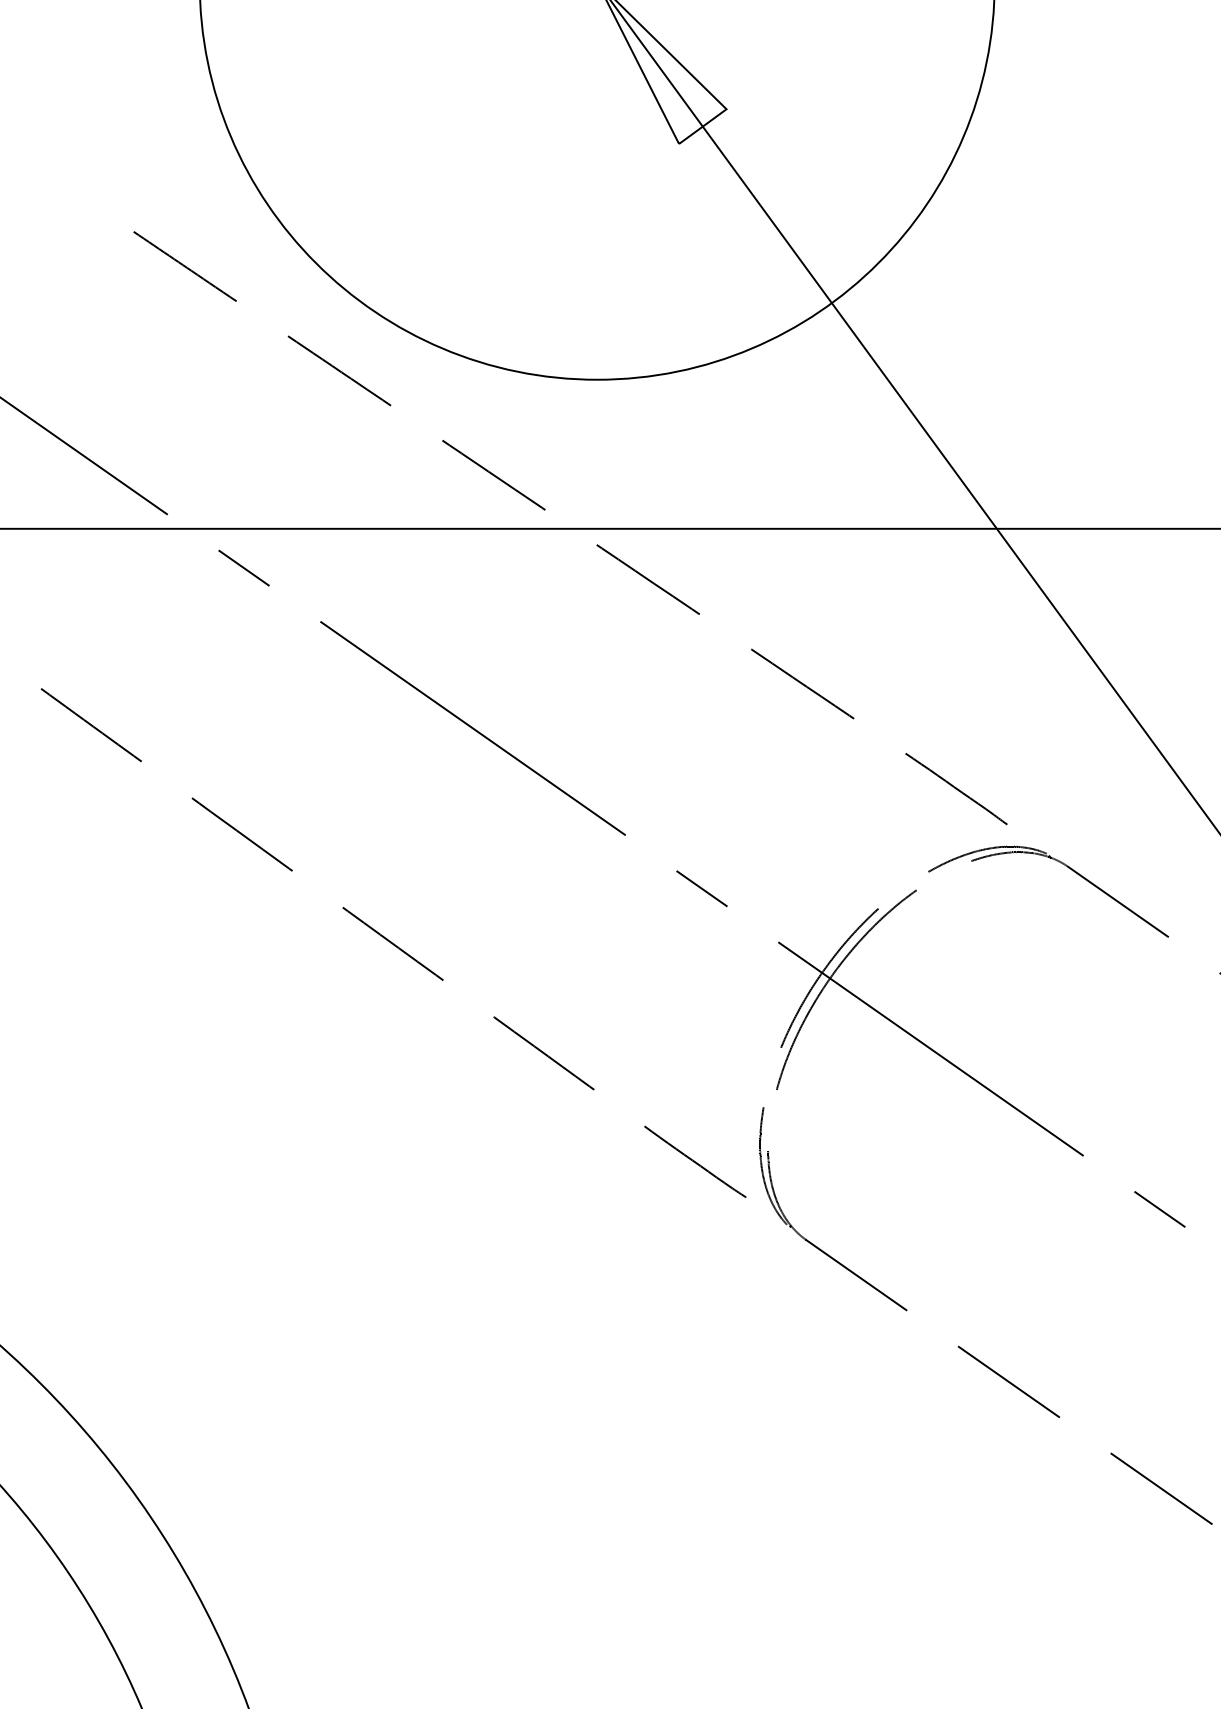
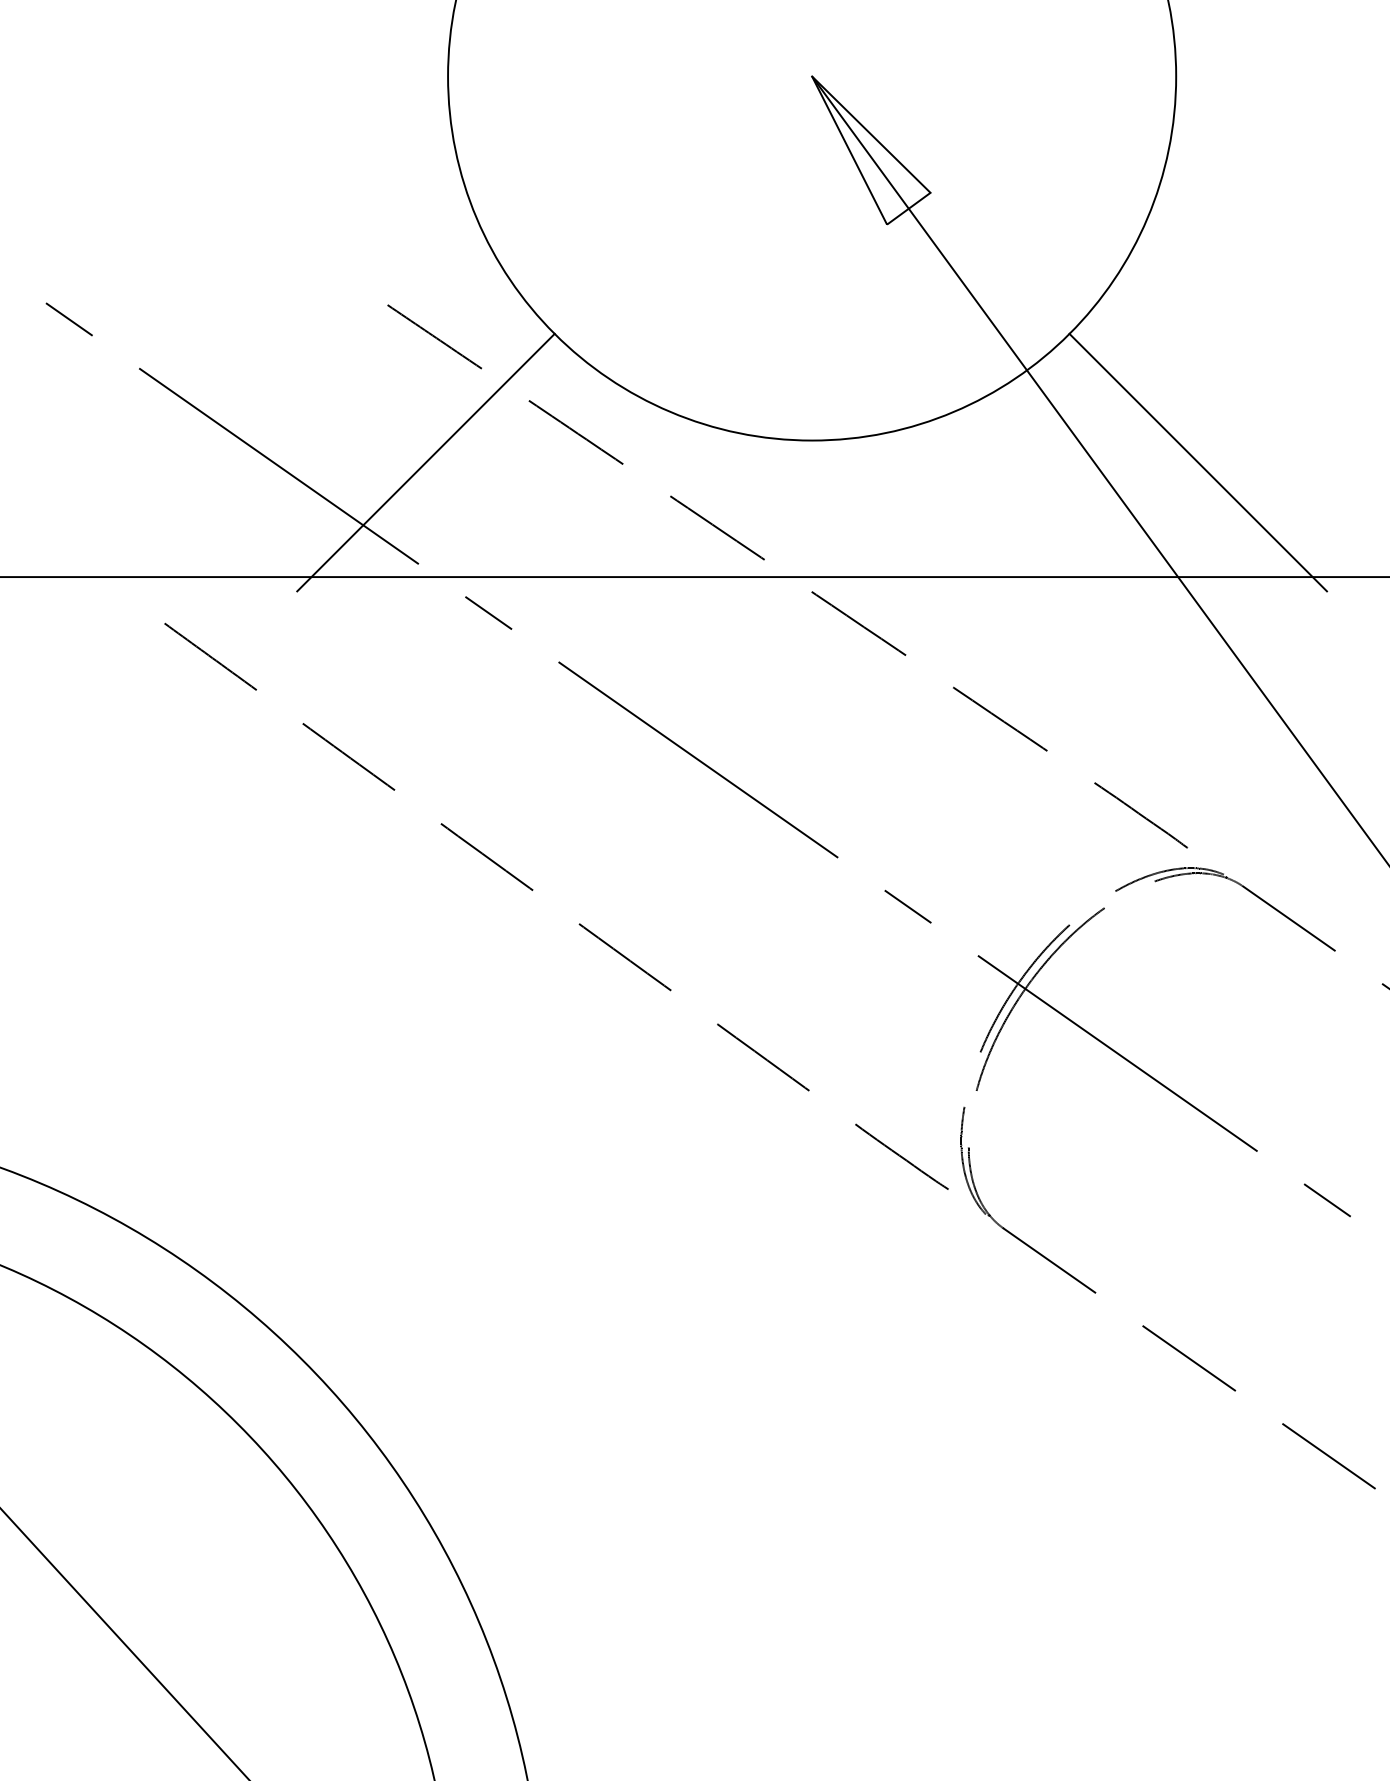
line: (175, 403) -> (425, 462), added
line: (1018, 403) -> (1197, 462), added

